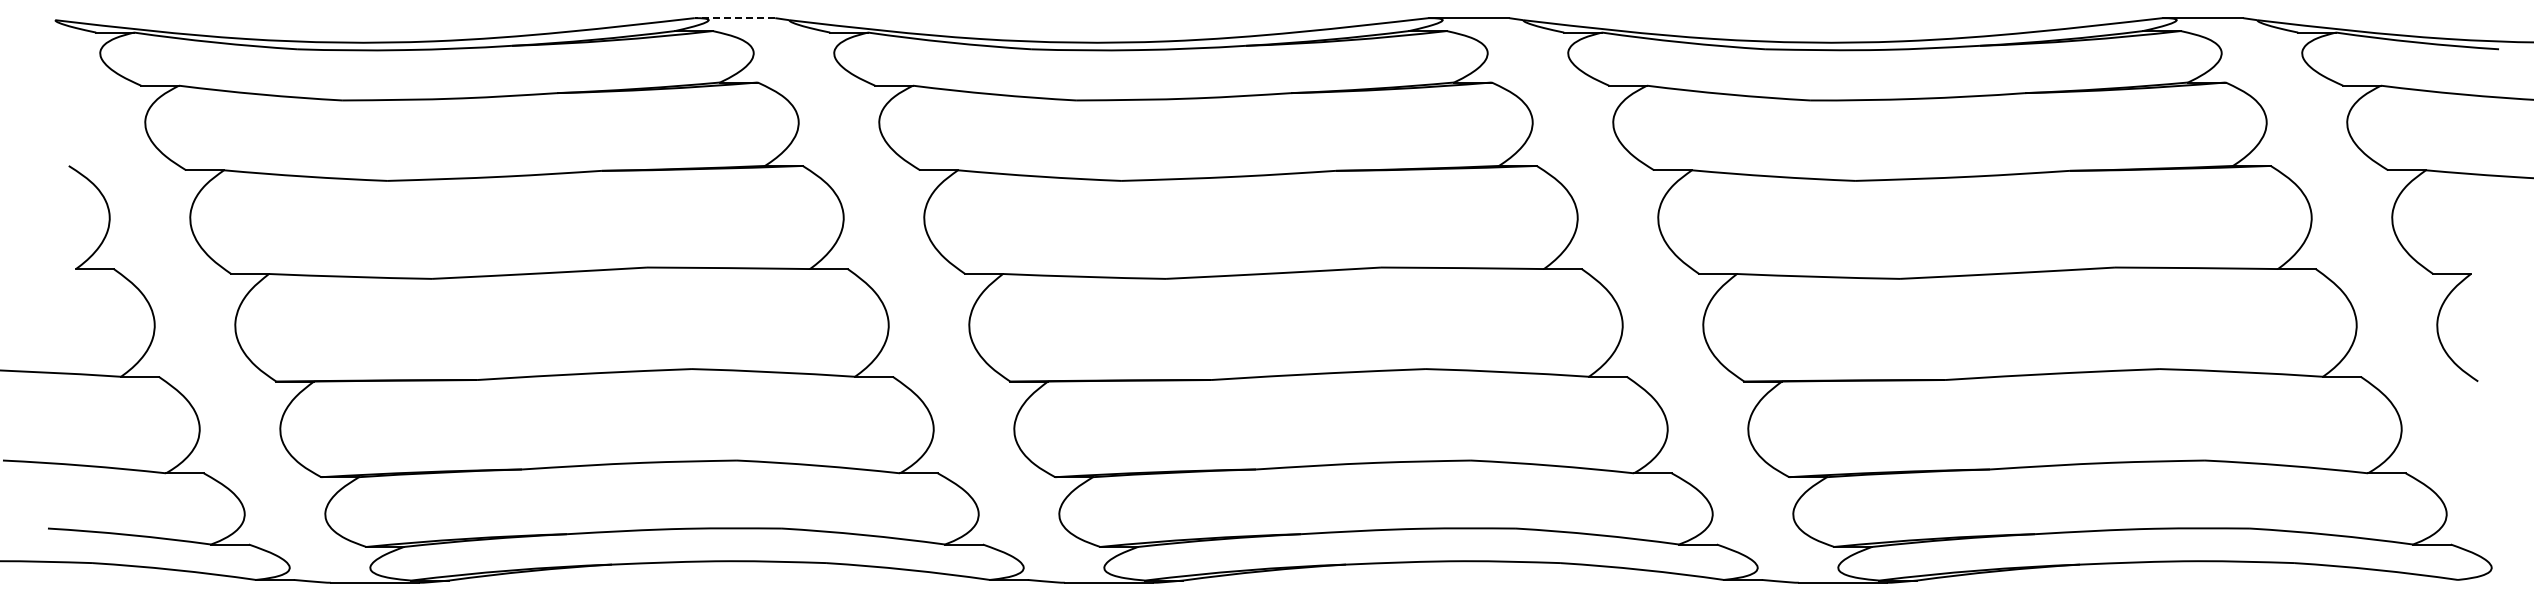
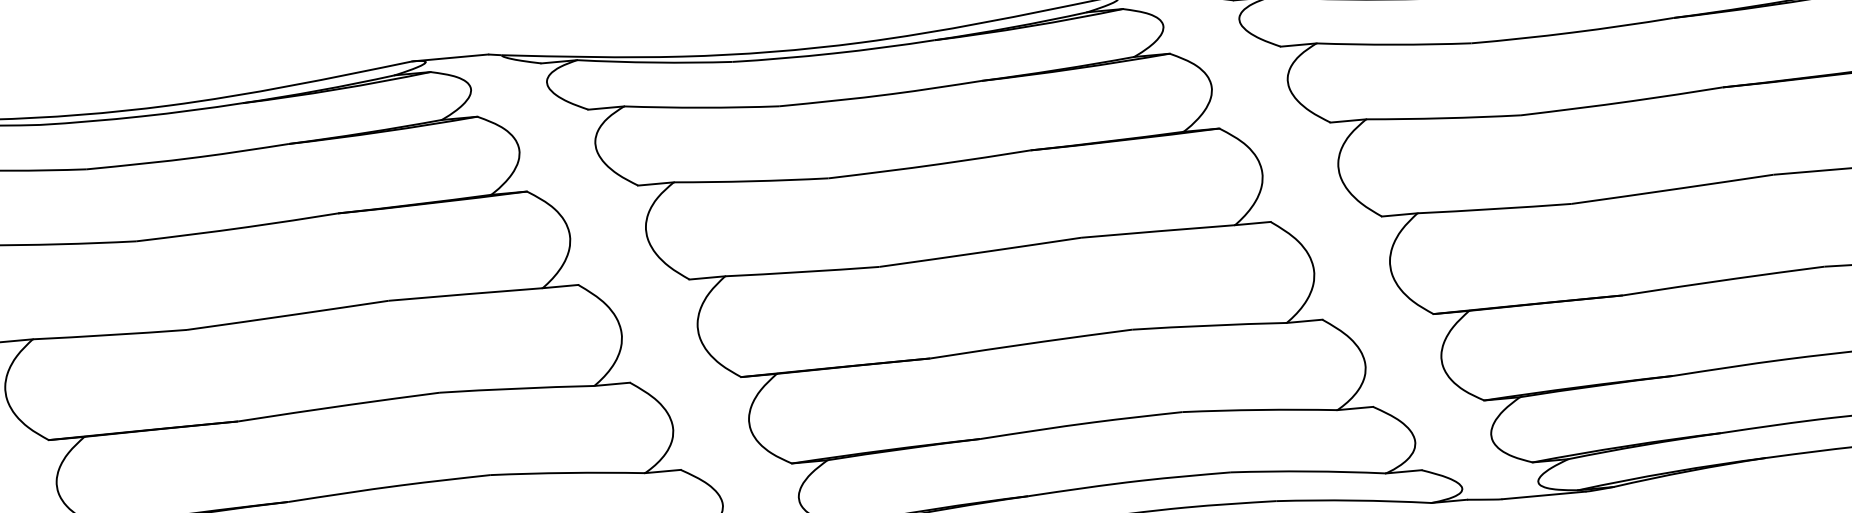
line: (734, 18) -> (449, 58), dashed -> solid

